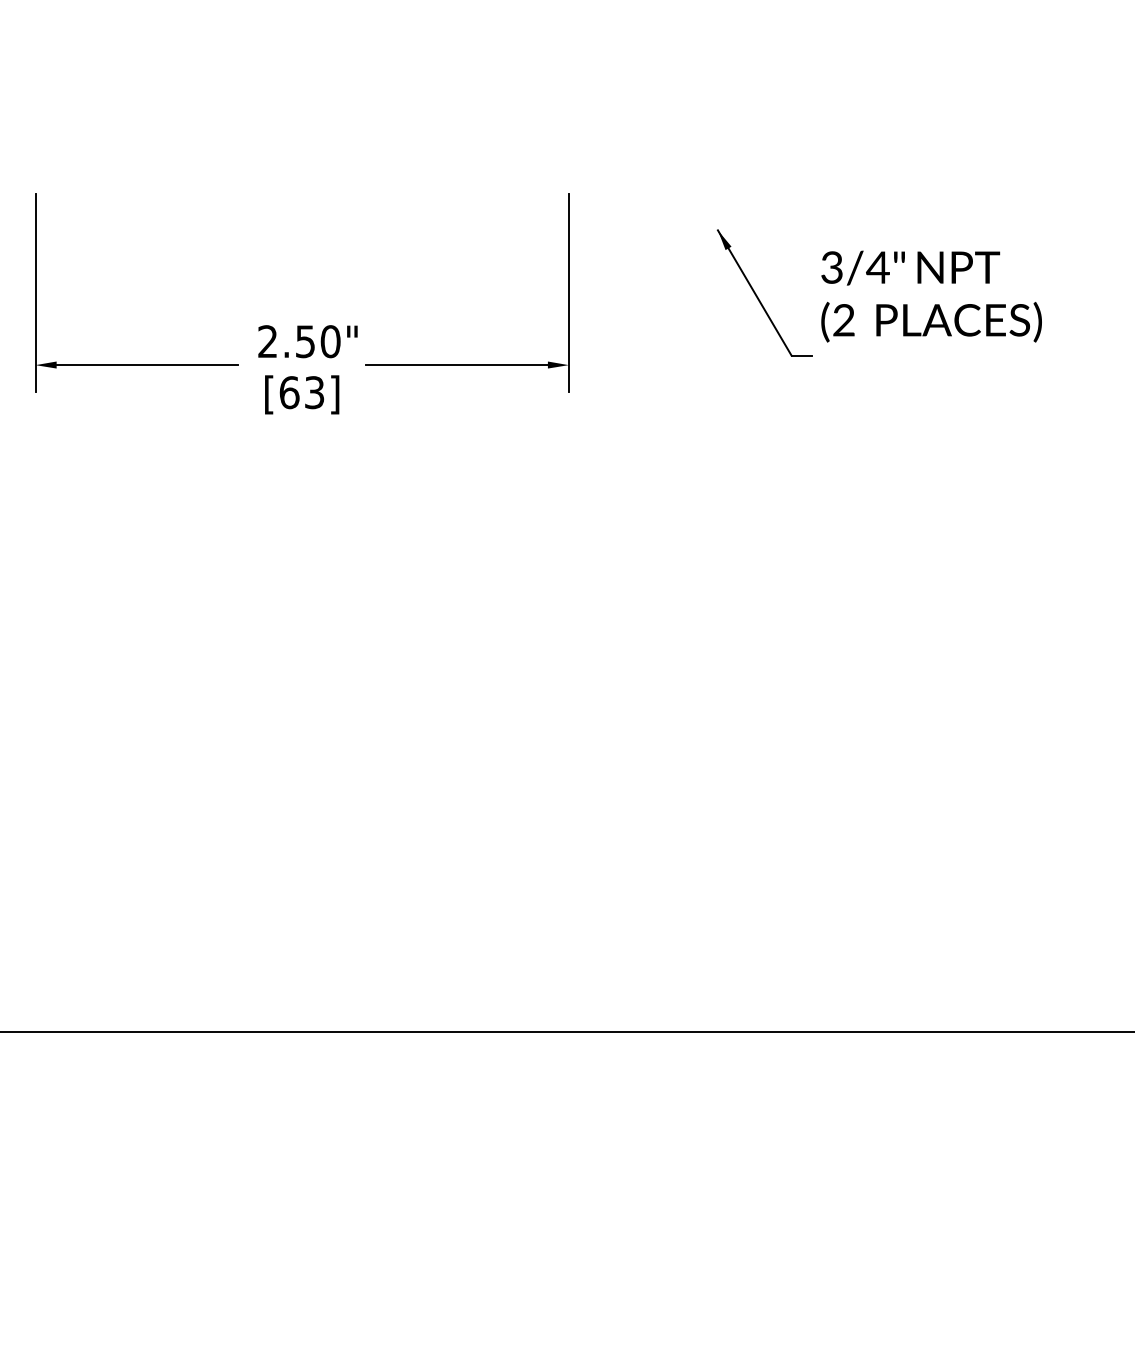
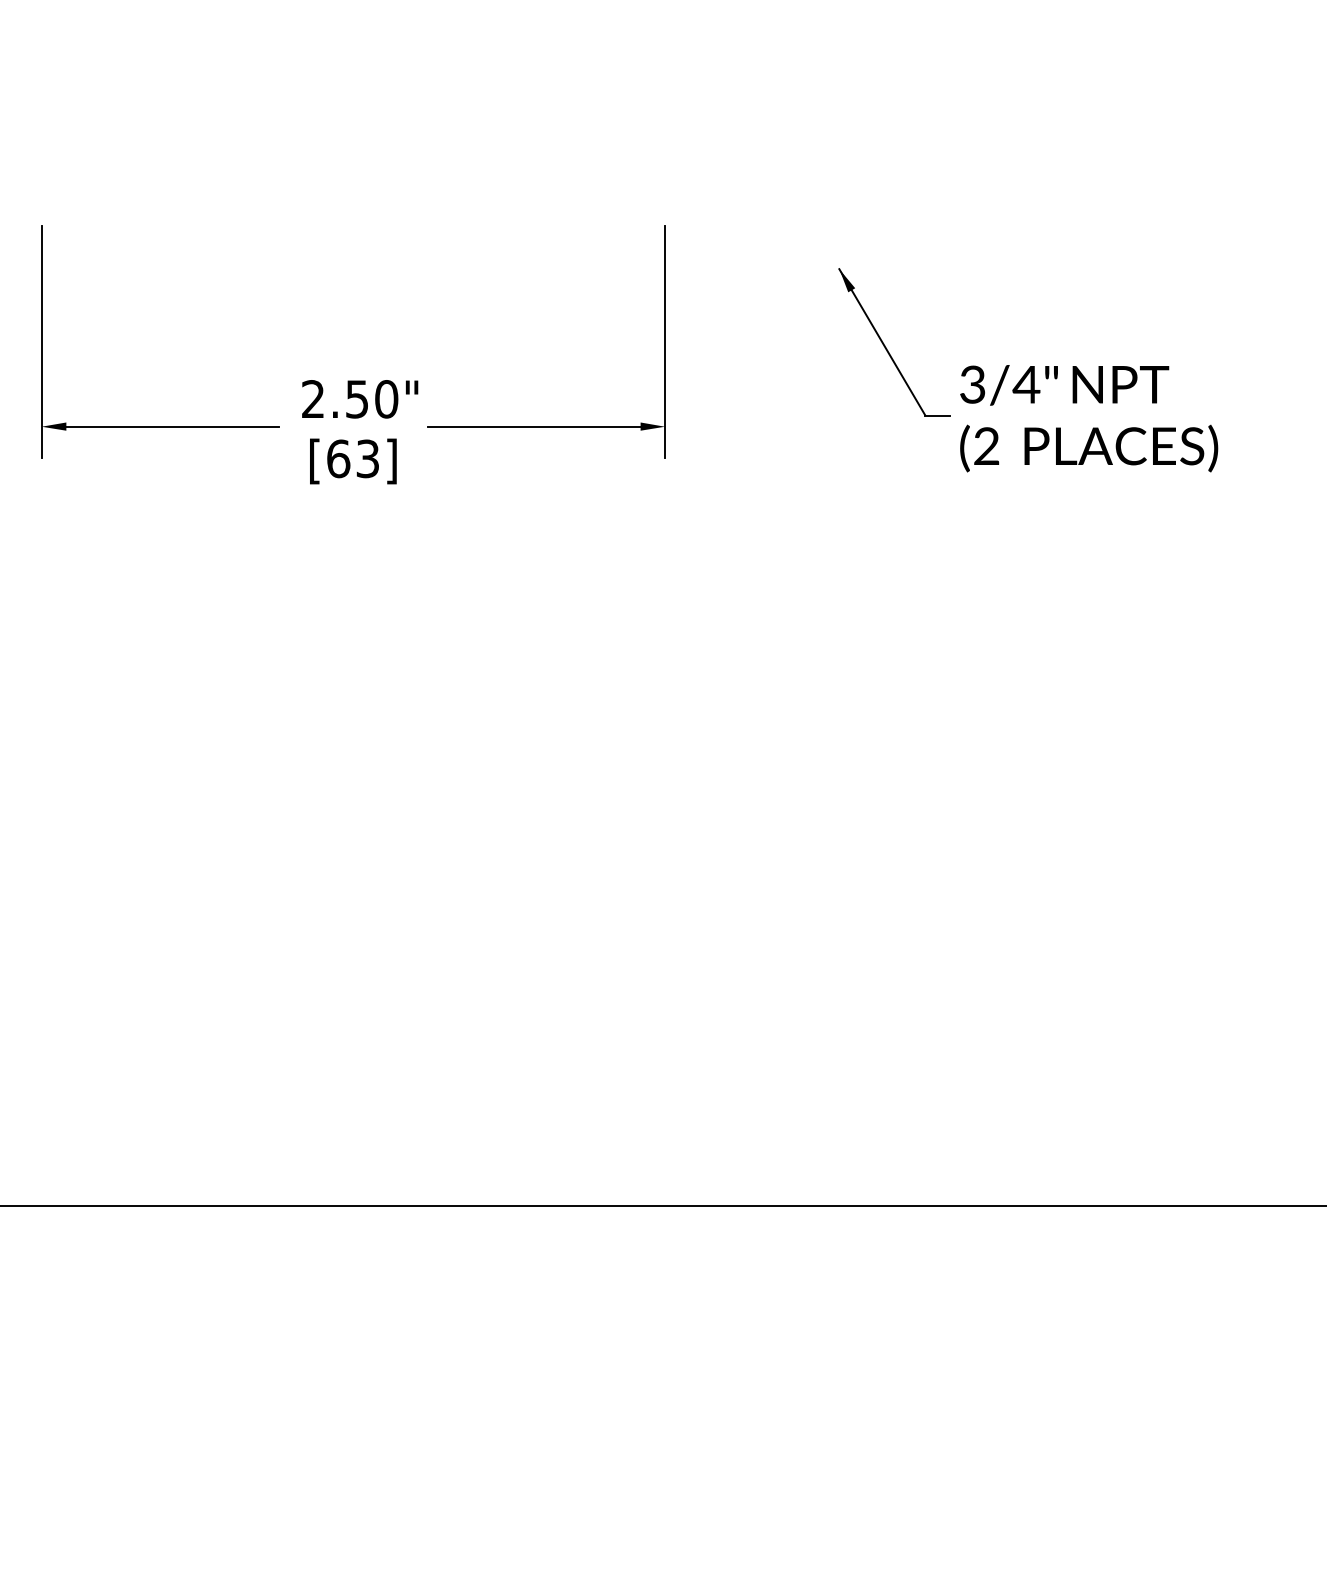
text: (931, 296) -> (1089, 418), moved

